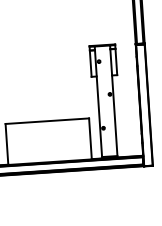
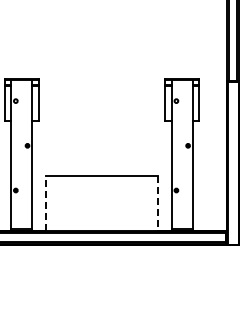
line: (90, 138) -> (158, 203), solid -> dashed
line: (6, 144) -> (45, 203), solid -> dashed

